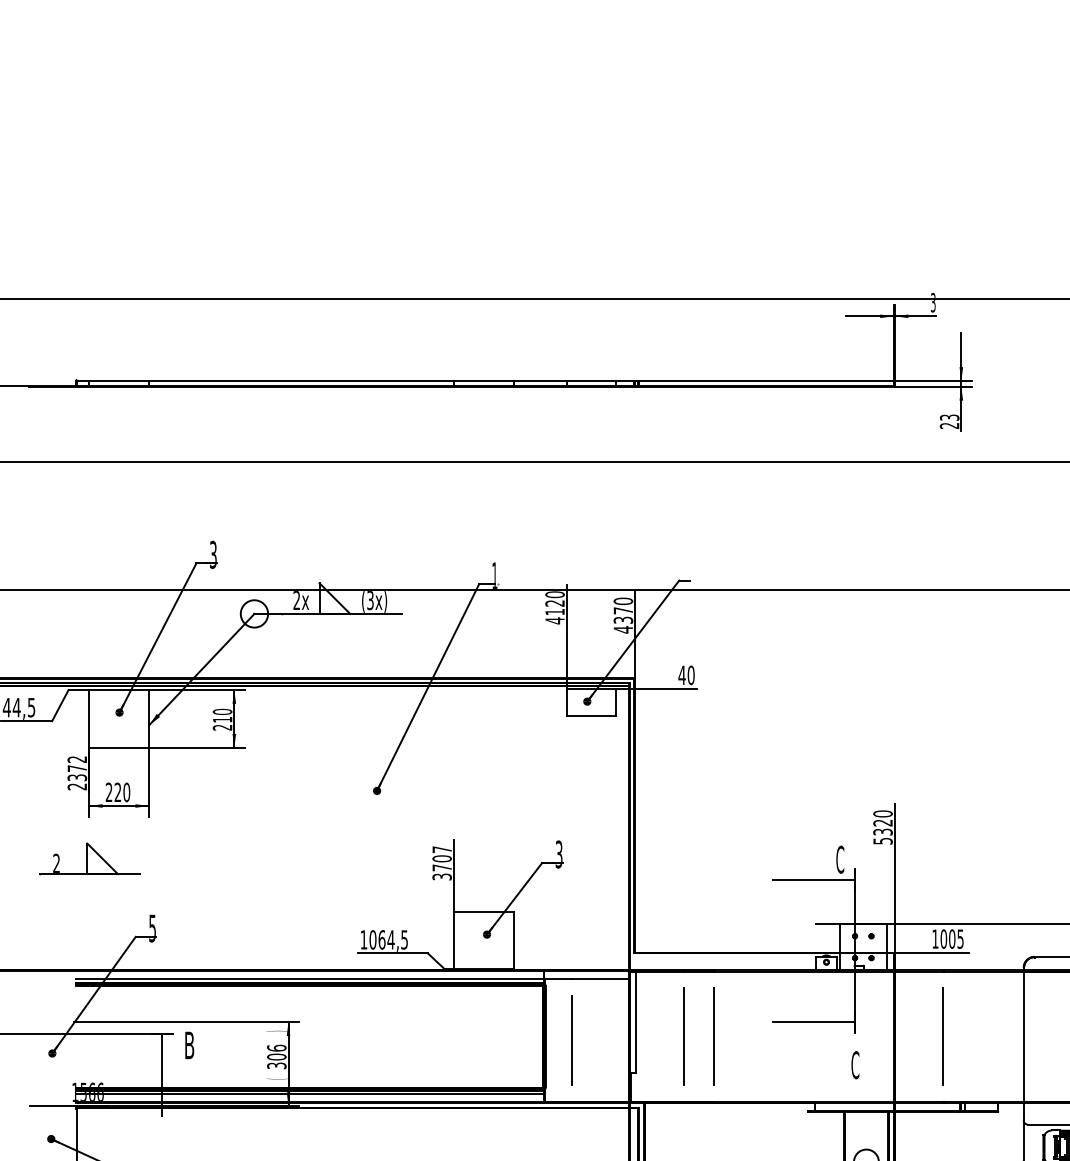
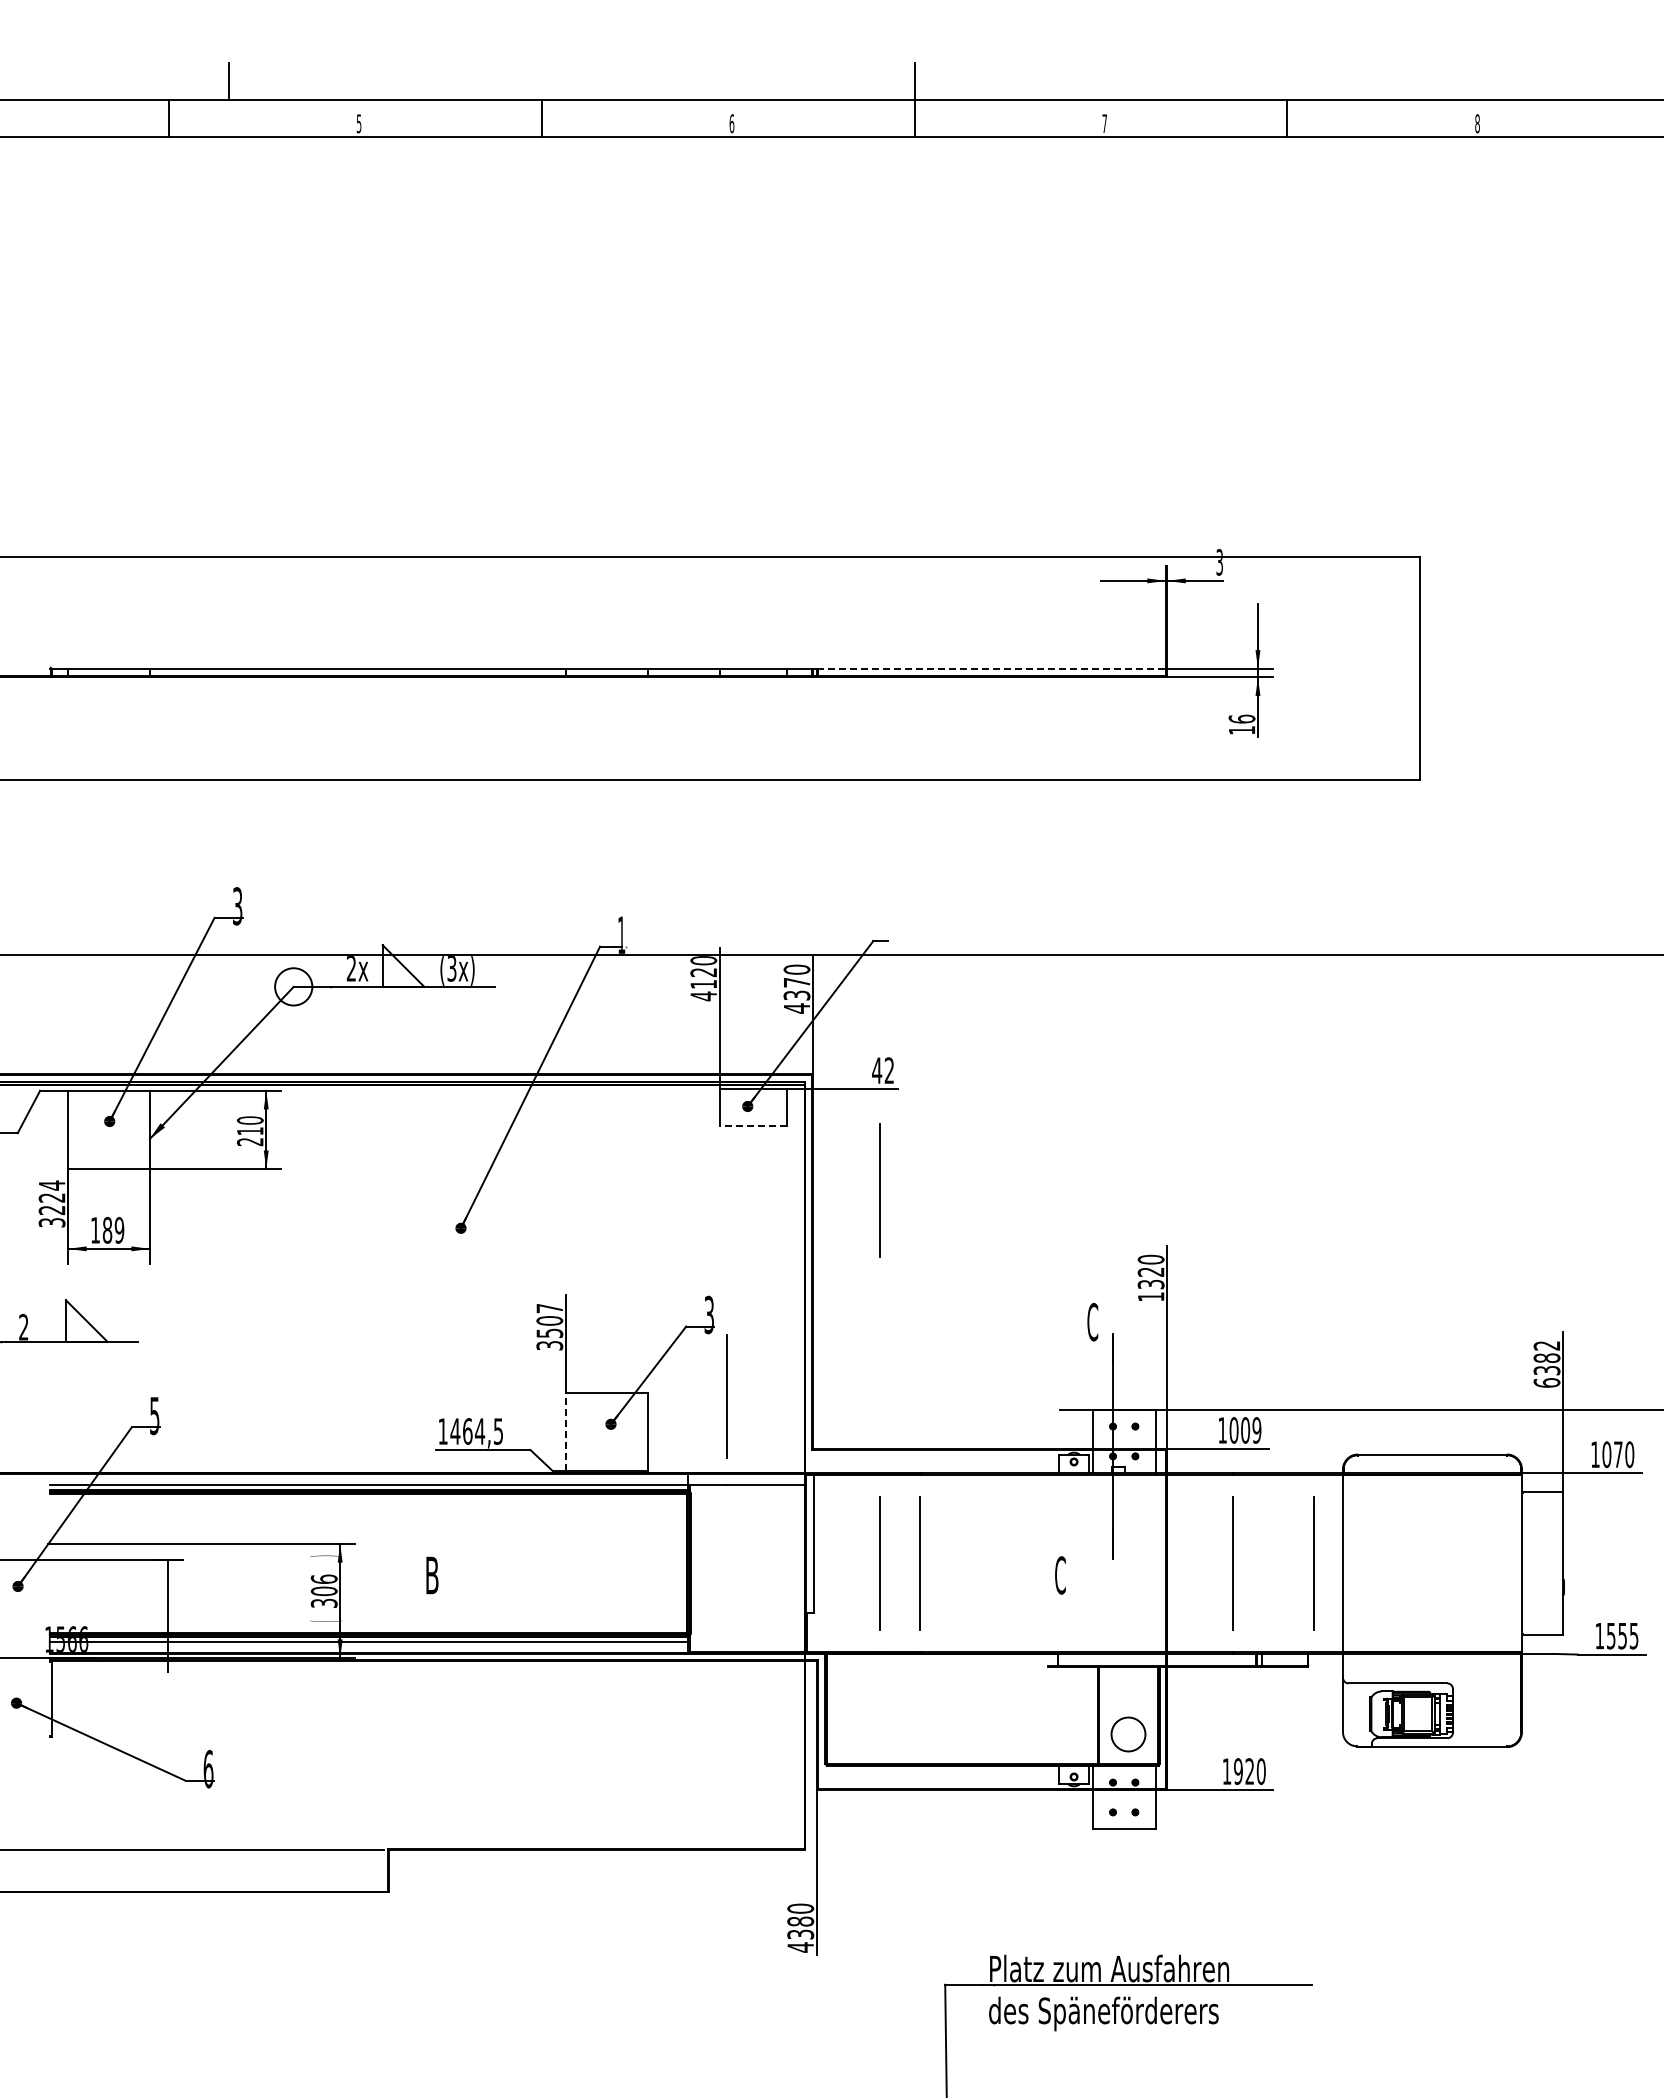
line: (766, 380) -> (992, 668), solid -> dashed
text: (949, 421) -> (1241, 724), 23 -> 16
text: (691, 675) -> (889, 1070), 40 -> 42
line: (591, 716) -> (753, 1126), solid -> dashed
line: (683, 763) -> (879, 1190), added
text: (76, 772) -> (51, 1203), 2372 -> 3224
text: (117, 792) -> (107, 1230), 220 -> 189
text: (883, 840) -> (1151, 1296), 5320 -> 1320
text: (441, 867) -> (549, 1332), 3707 -> 3507
line: (814, 879) -> (1057, 1349), removed
text: (373, 939) -> (455, 1431), 1064,5 -> 1464,5
line: (453, 939) -> (565, 1431), solid -> dashed
text: (960, 939) -> (1256, 1430), 1005 -> 1009
line: (814, 1021) -> (1057, 1543), removed
line: (1002, 1036) -> (1313, 1563), added
line: (571, 1040) -> (726, 1396), moved
text: (189, 1045) -> (432, 1575), moved
text: (855, 1065) -> (1060, 1575), moved

